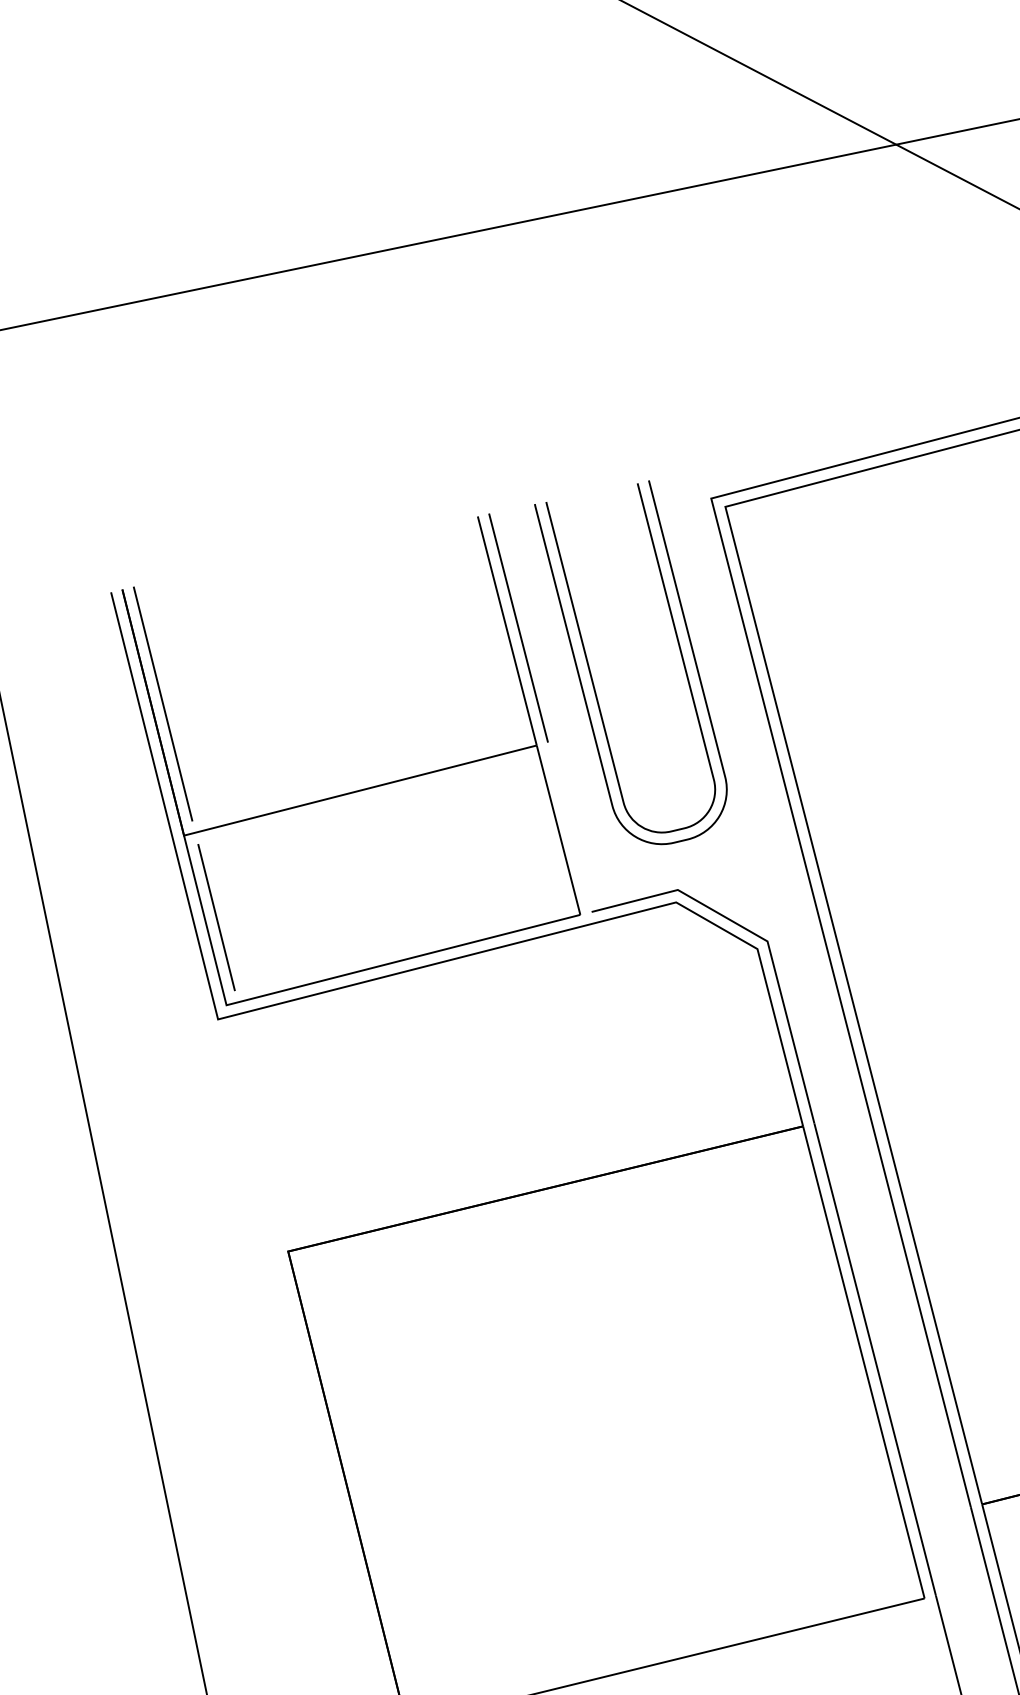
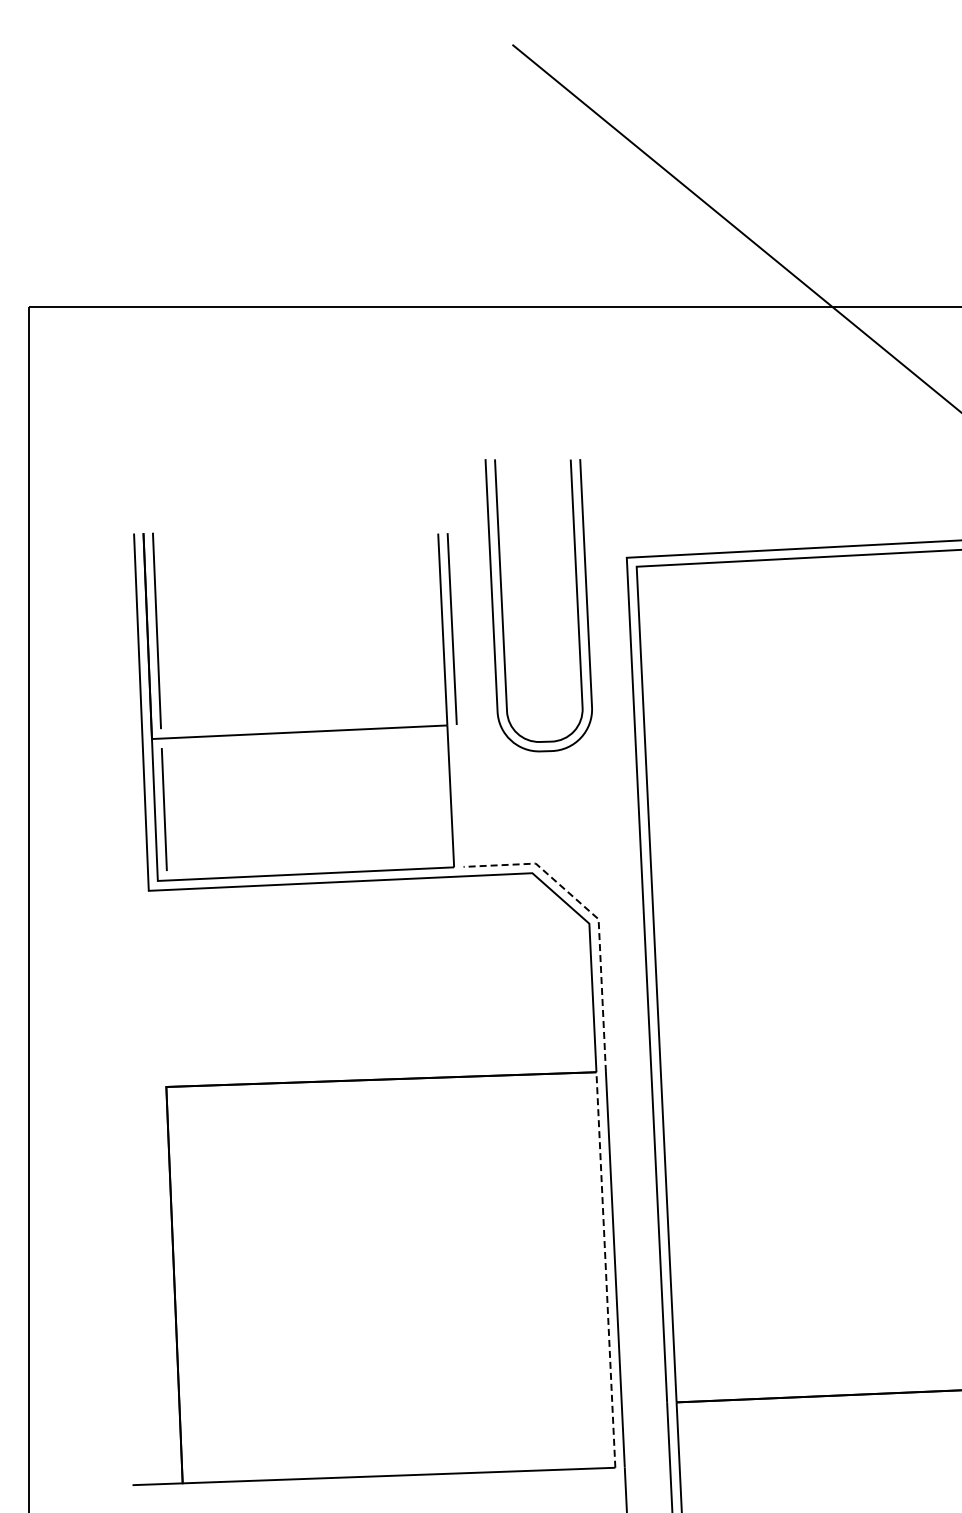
part: (593, 680) -> (503, 609), moved
line: (765, 939) -> (597, 917), solid -> dashed
line: (863, 1363) -> (605, 1270), solid -> dashed

